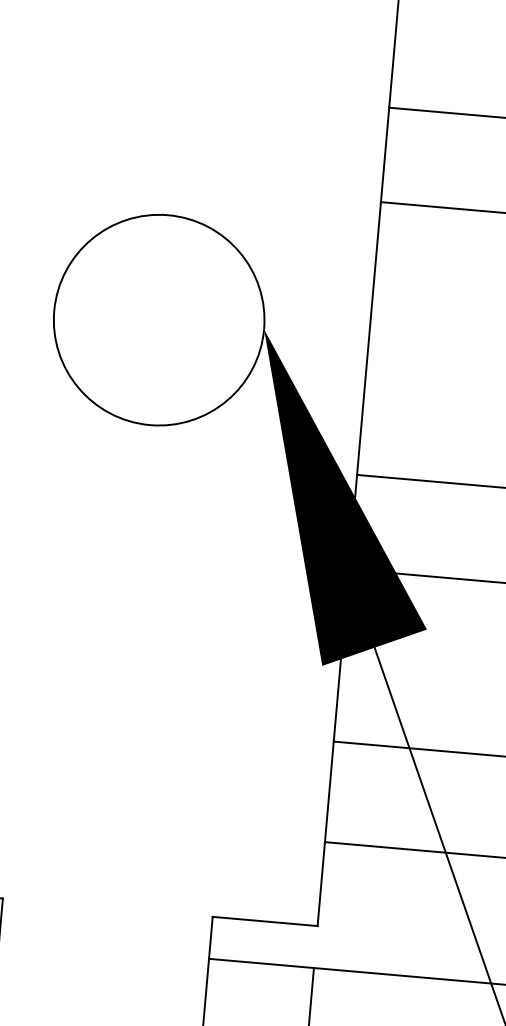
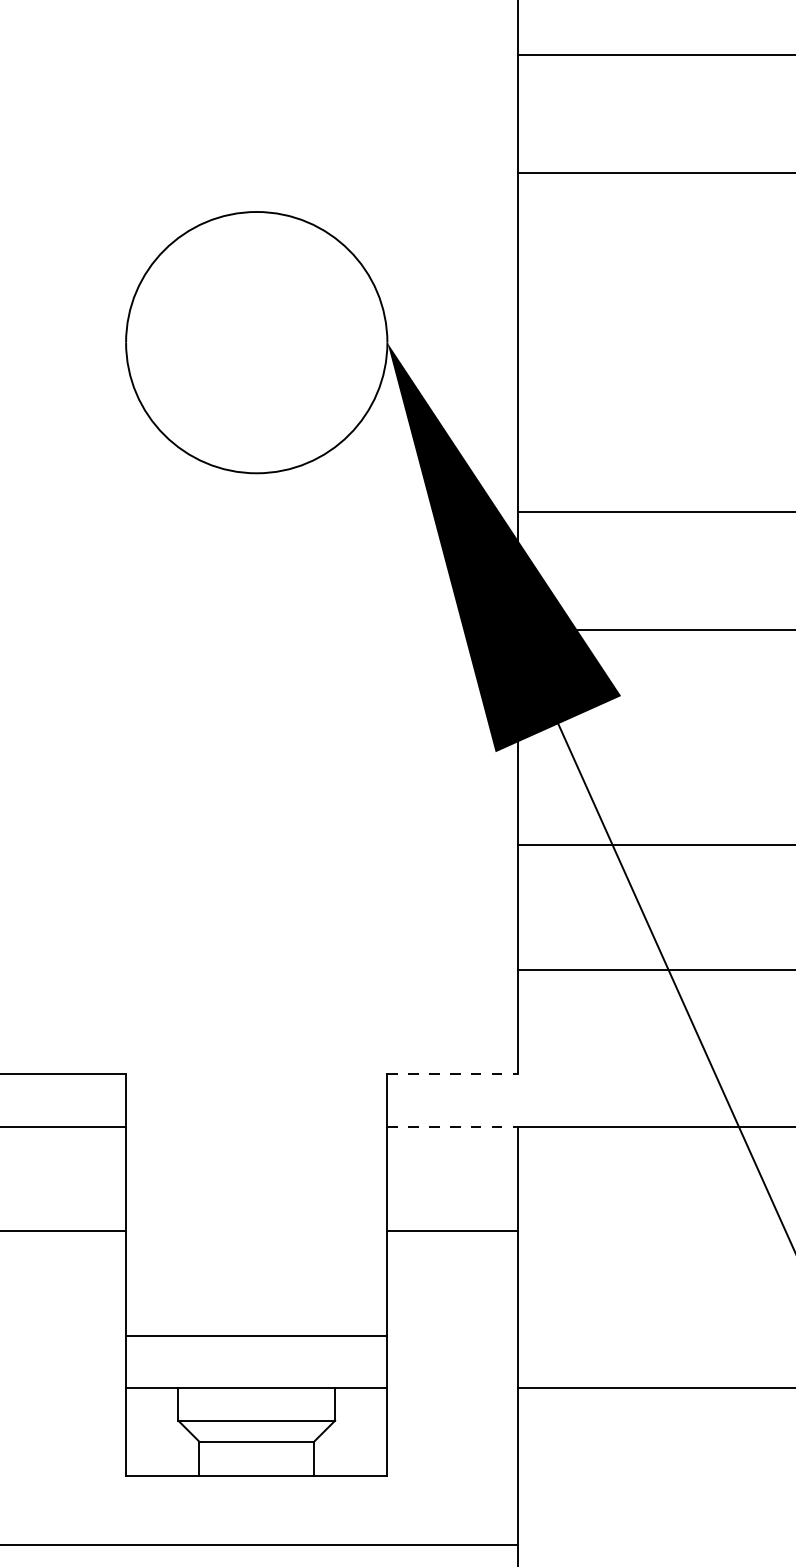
line: (265, 921) -> (453, 1074), solid -> dashed
line: (262, 963) -> (453, 1126), solid -> dashed

